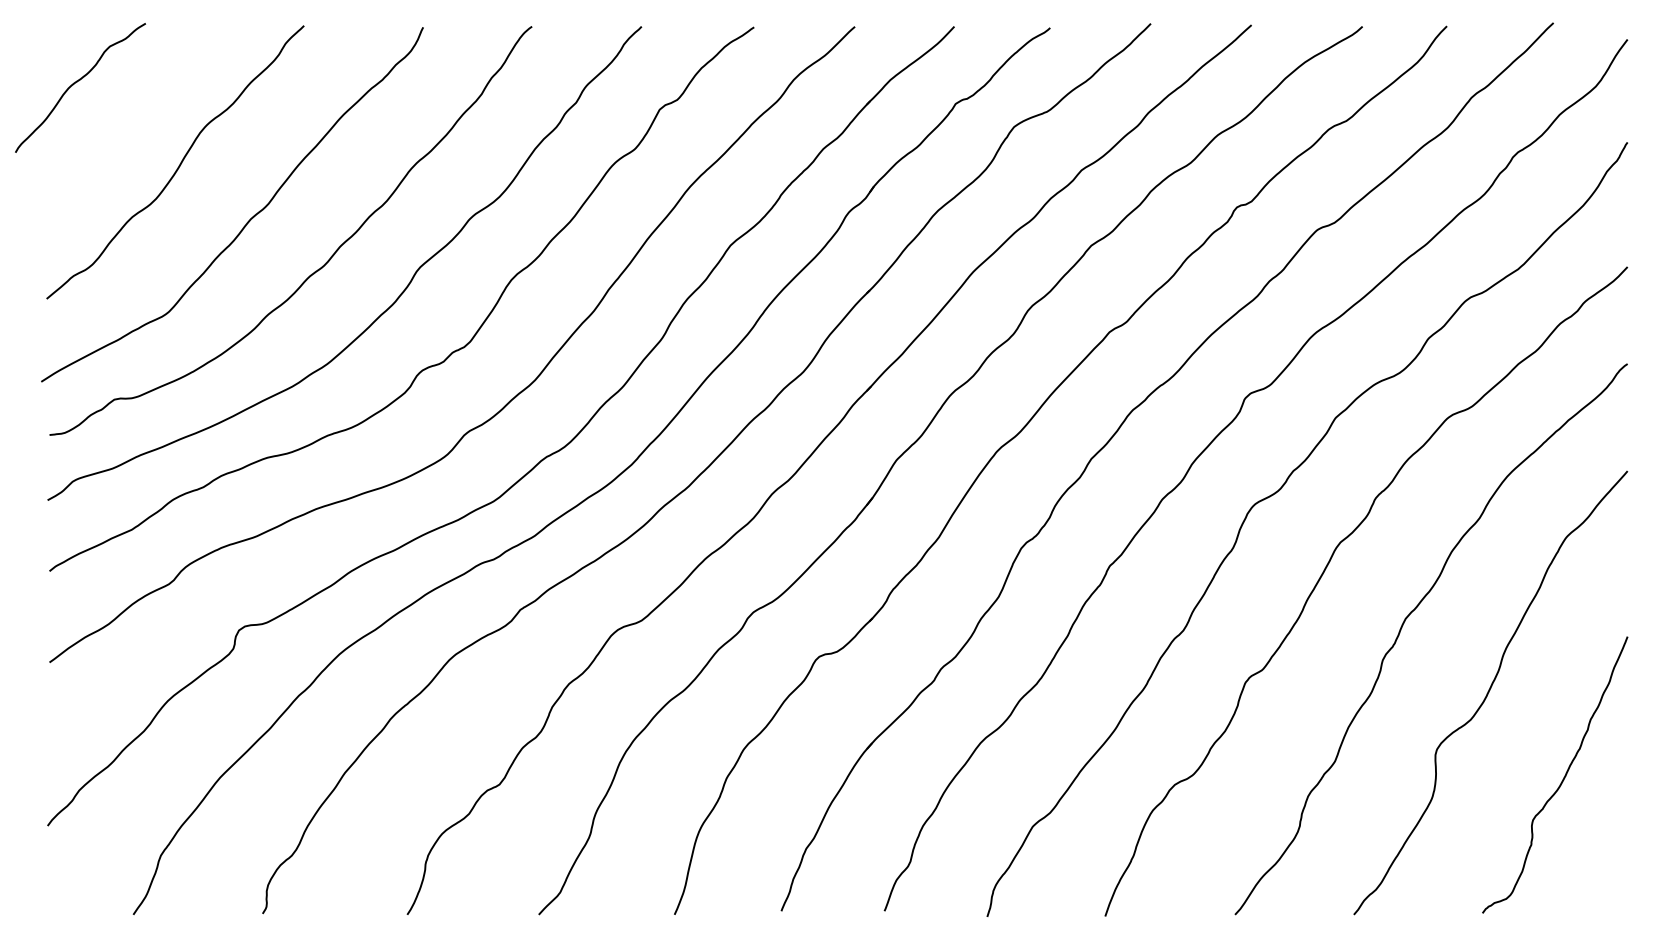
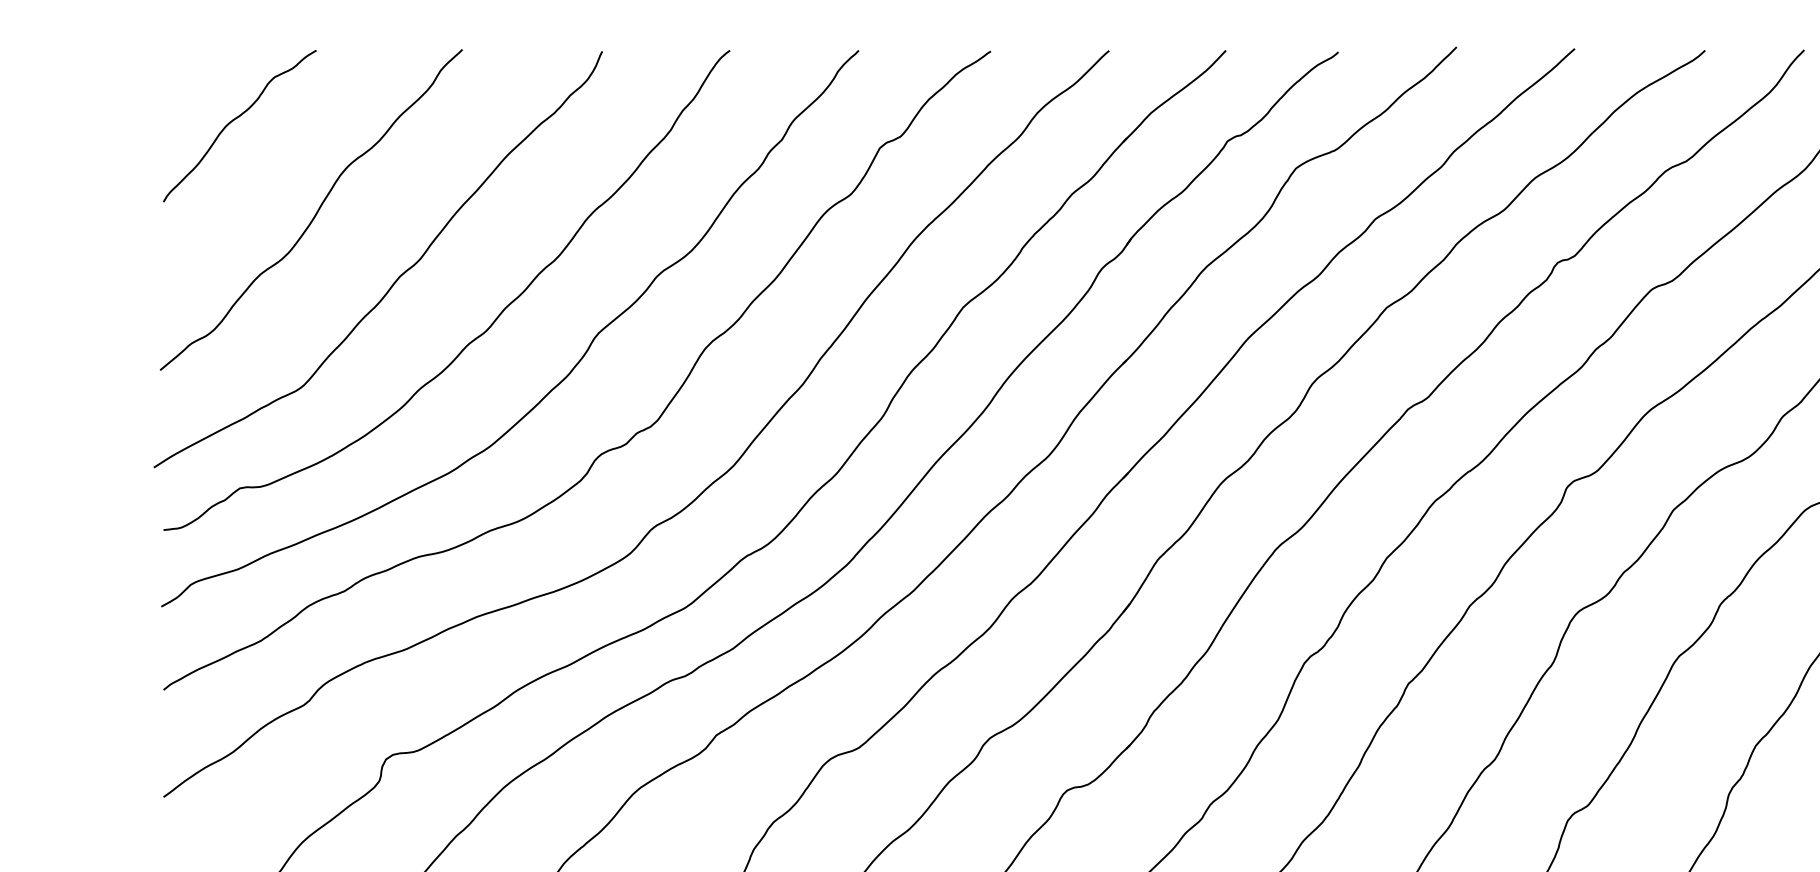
curve: (77, 82) -> (236, 119), moved

